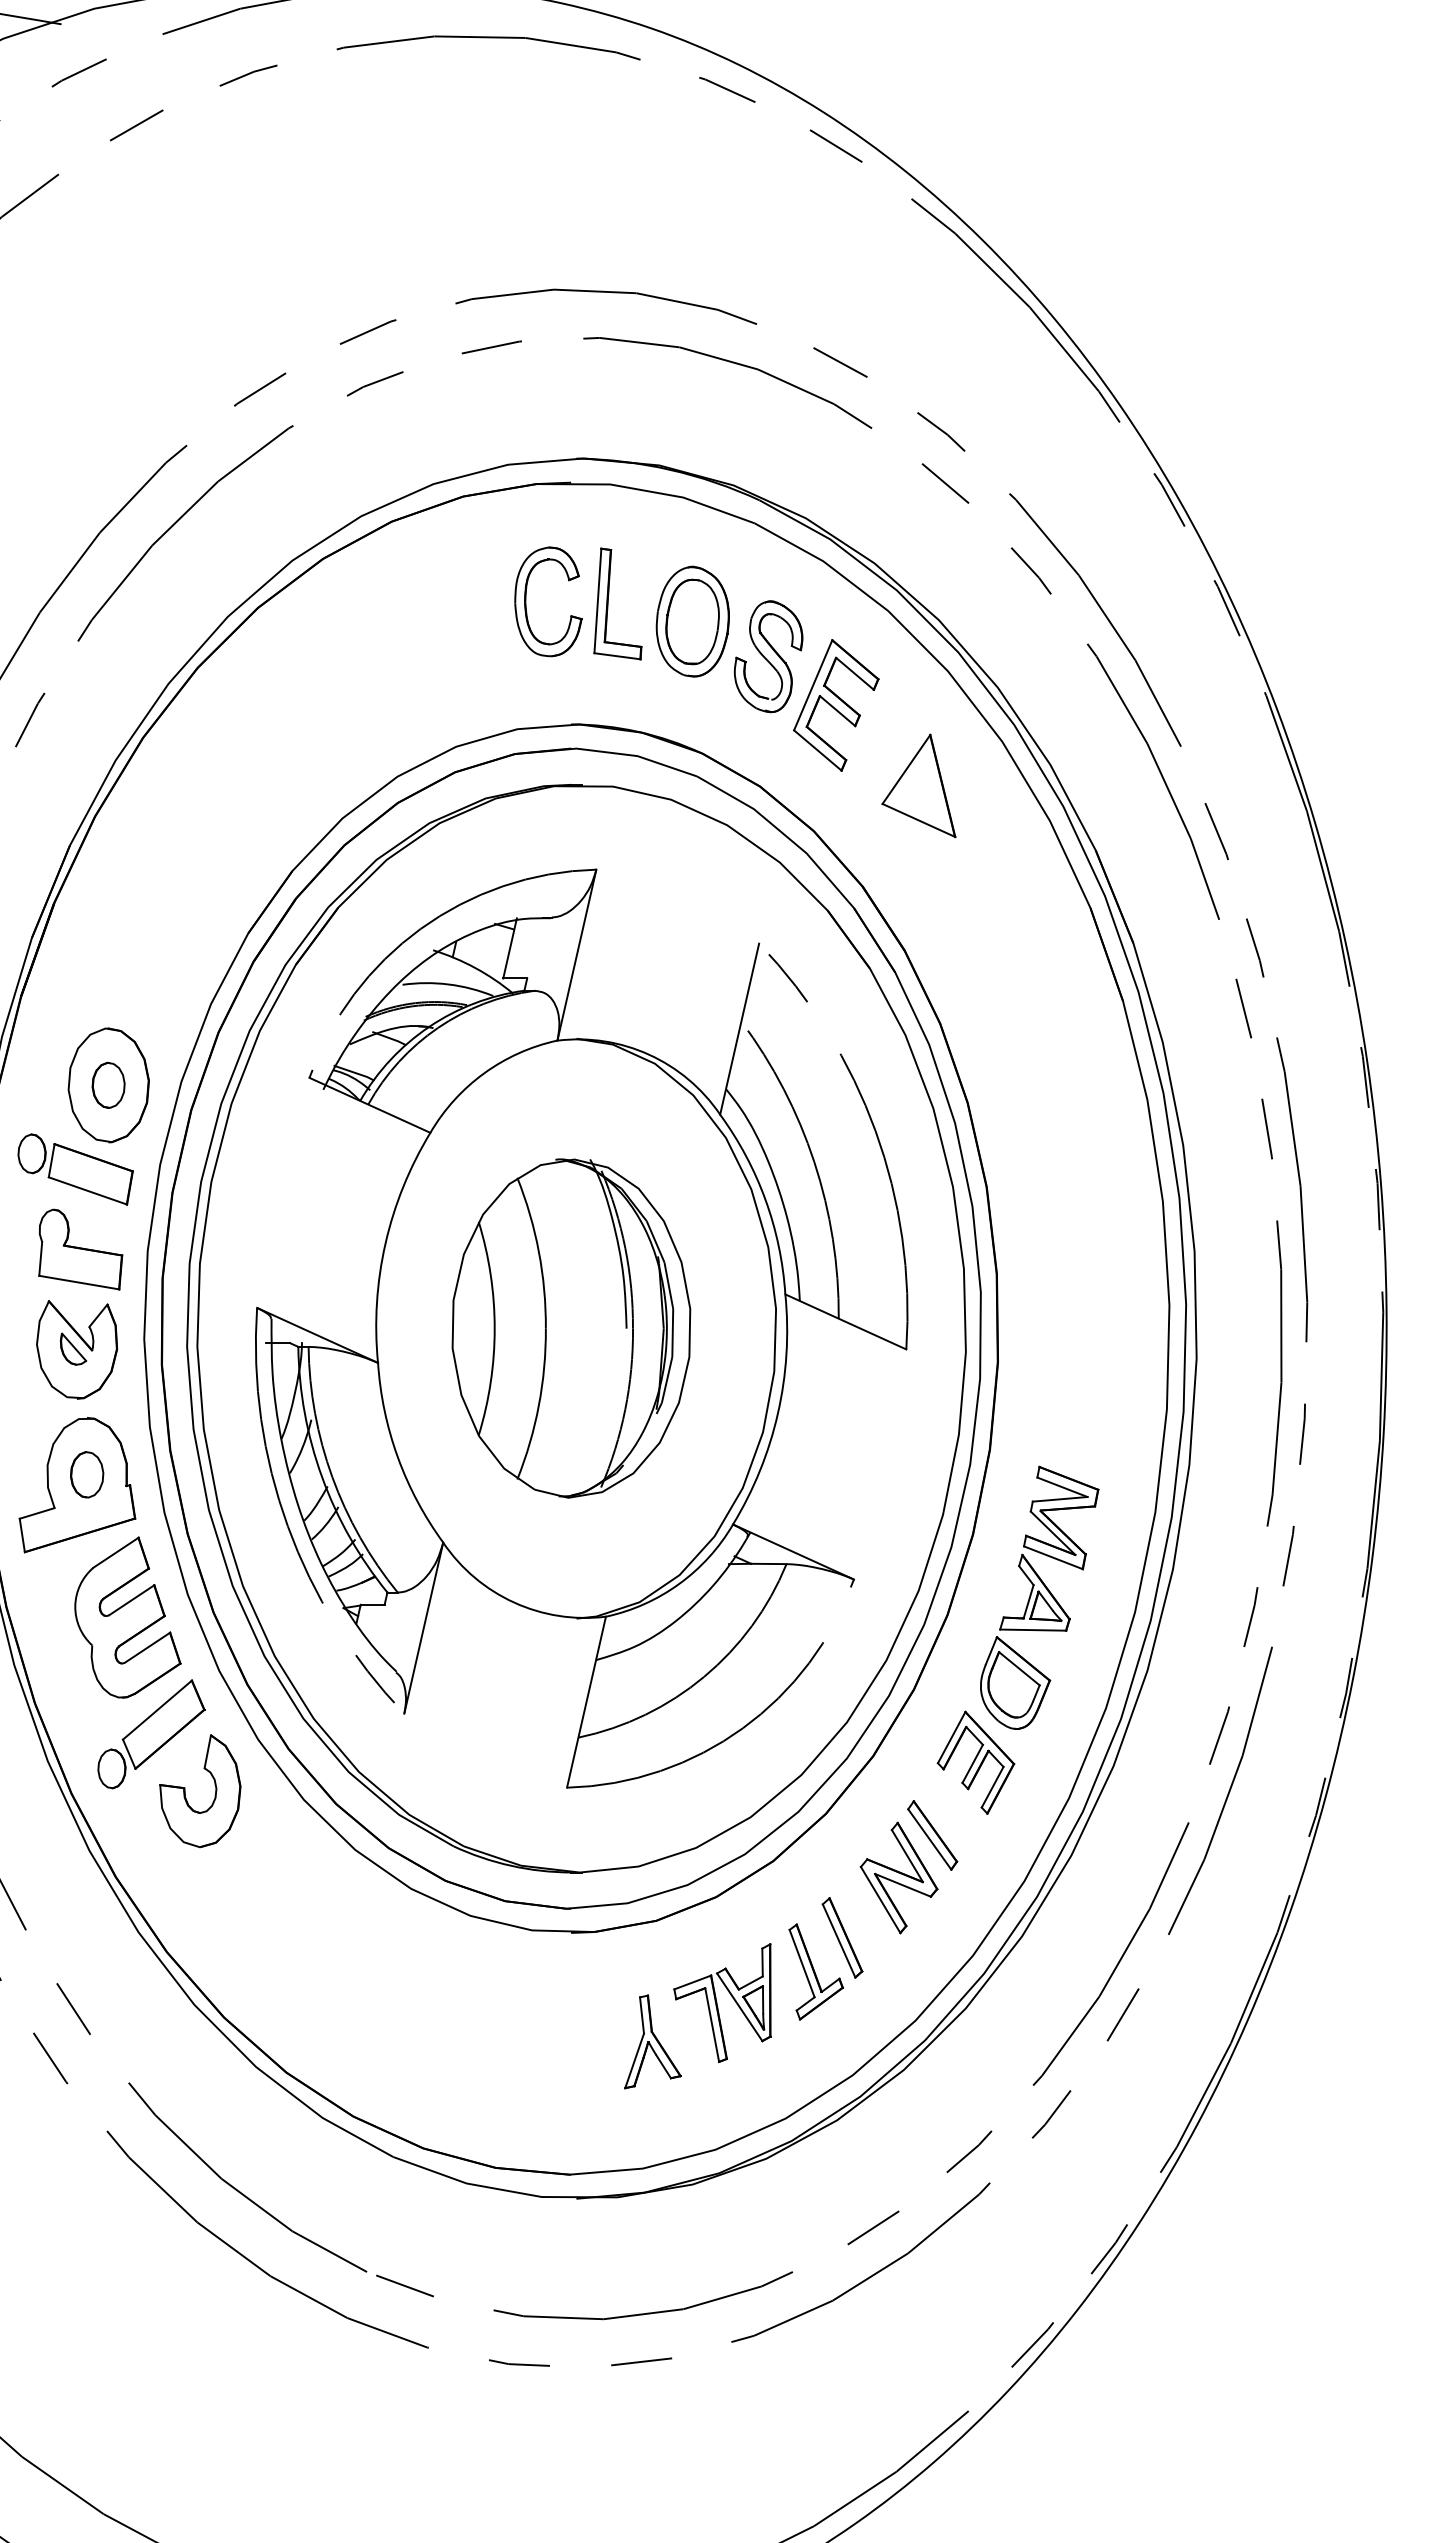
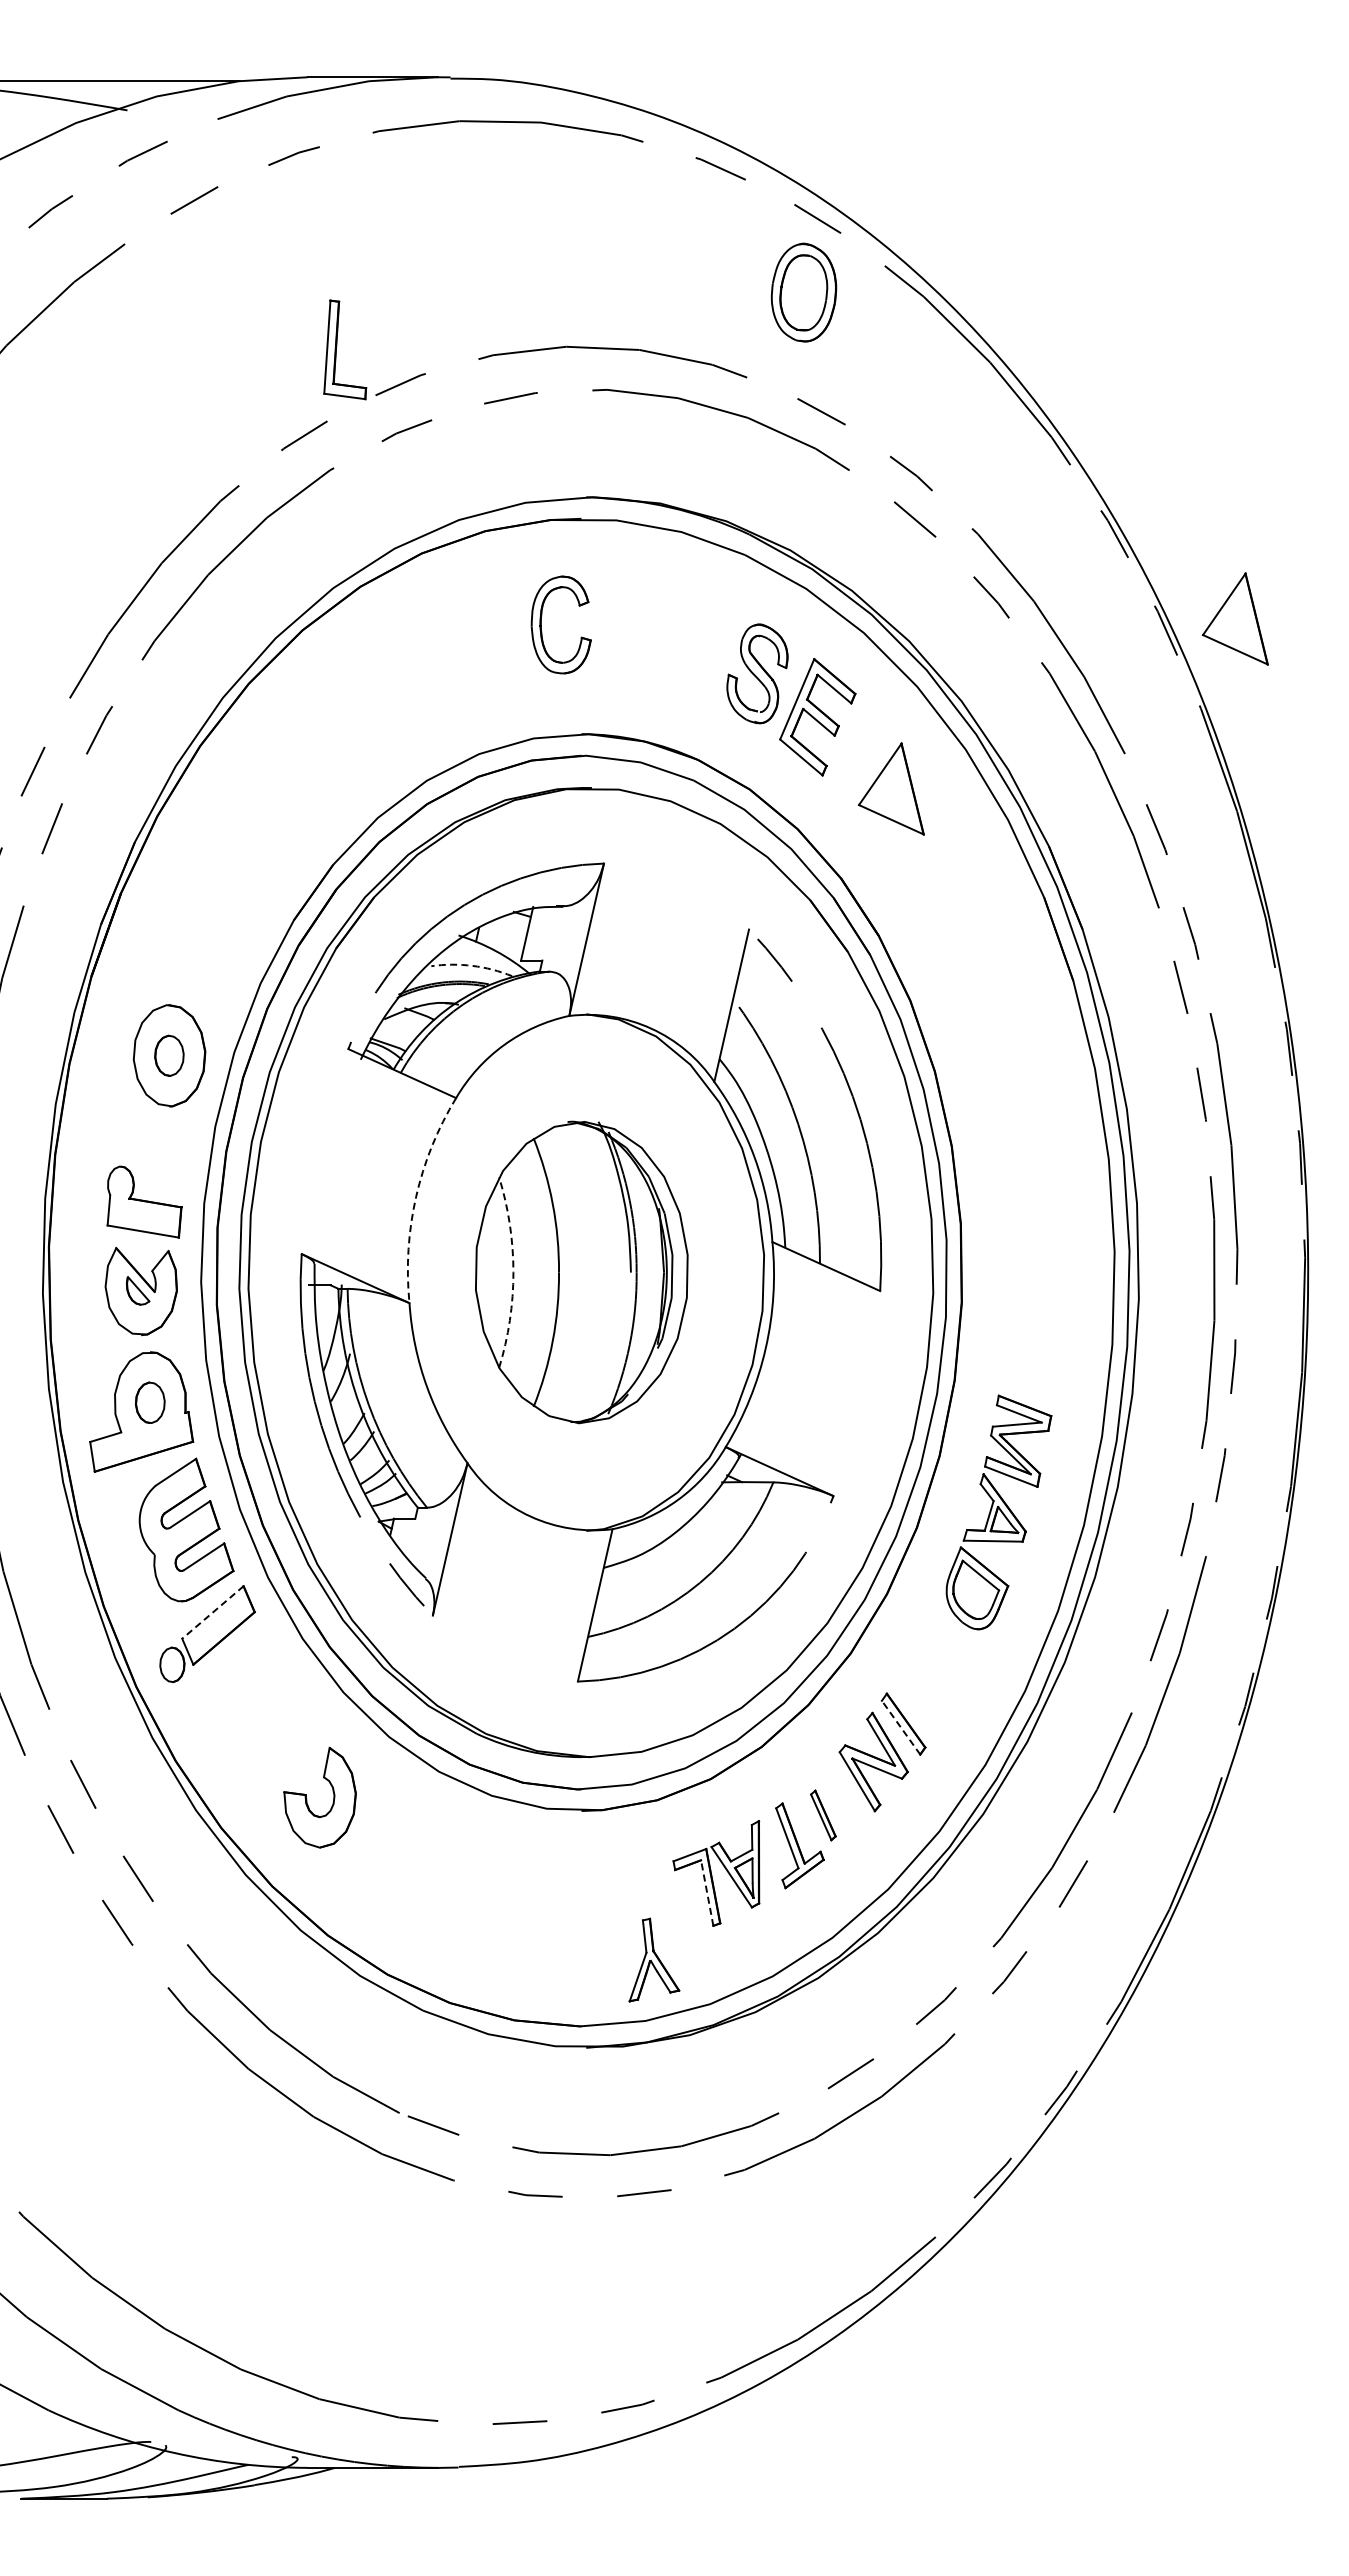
part: (1303, 594) -> (1234, 618), added
part: (609, 600) -> (337, 346), moved
part: (692, 621) -> (803, 292), moved
arc: (448, 984) -> (472, 965), solid -> dashed
part: (75, 1169) -> (139, 1130), removed
arc: (385, 1243) -> (416, 1196), solid -> dashed
arc: (494, 1328) -> (513, 1272), solid -> dashed
line: (156, 1710) -> (212, 1612), solid -> dashed
part: (976, 1761) -> (942, 1658), removed
part: (186, 1793) -> (307, 1799), moved
line: (929, 1839) -> (900, 1727), solid -> dashed
part: (842, 1937) -> (823, 1815), size x0.7
line: (712, 2024) -> (707, 1892), solid -> dashed
part: (653, 2041) -> (654, 1959), moved

